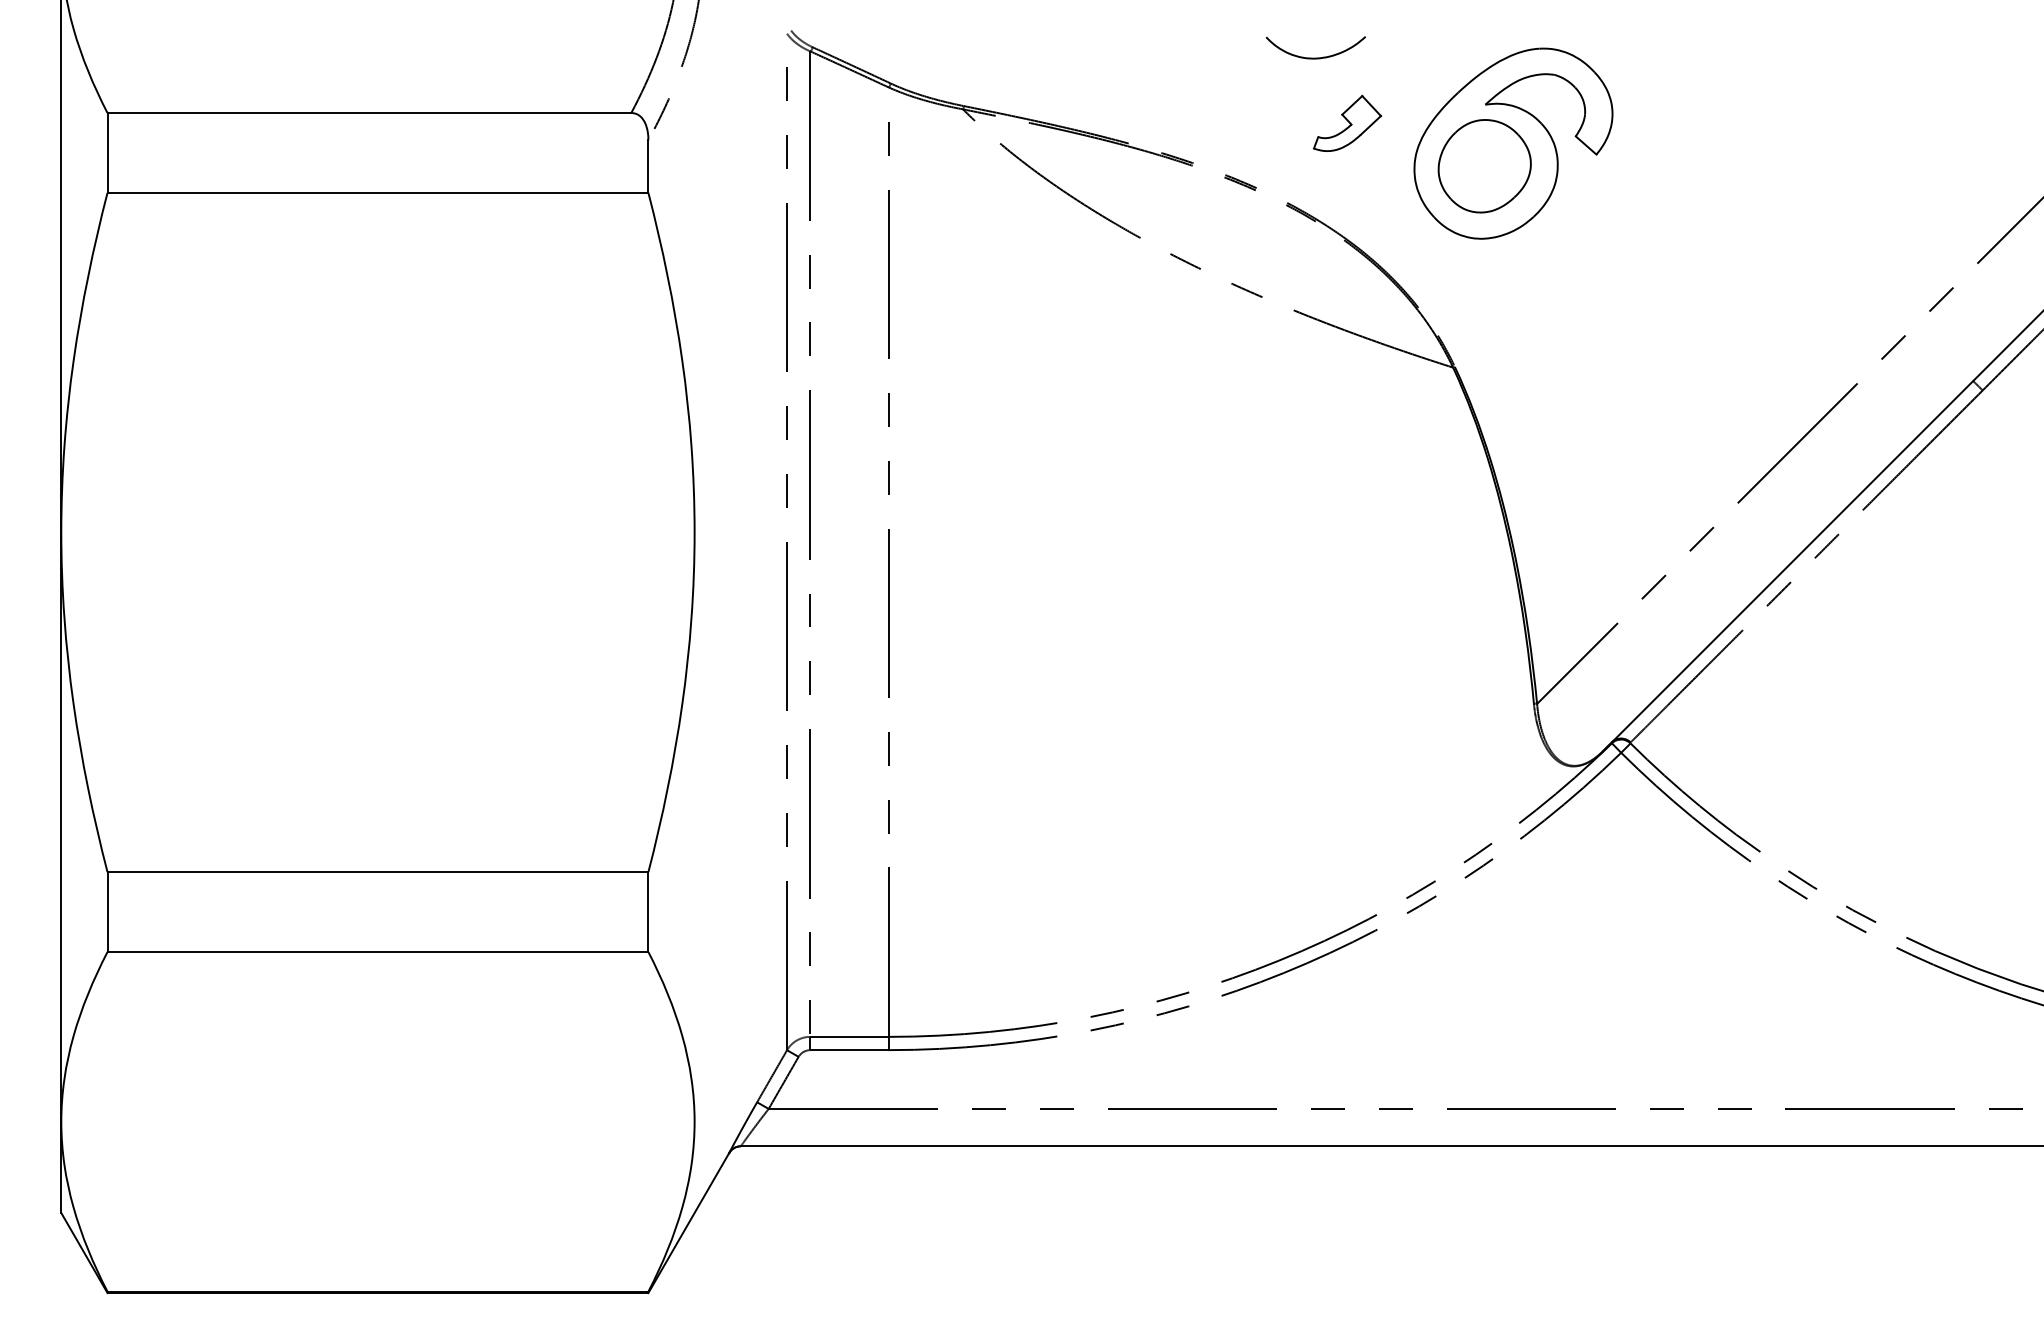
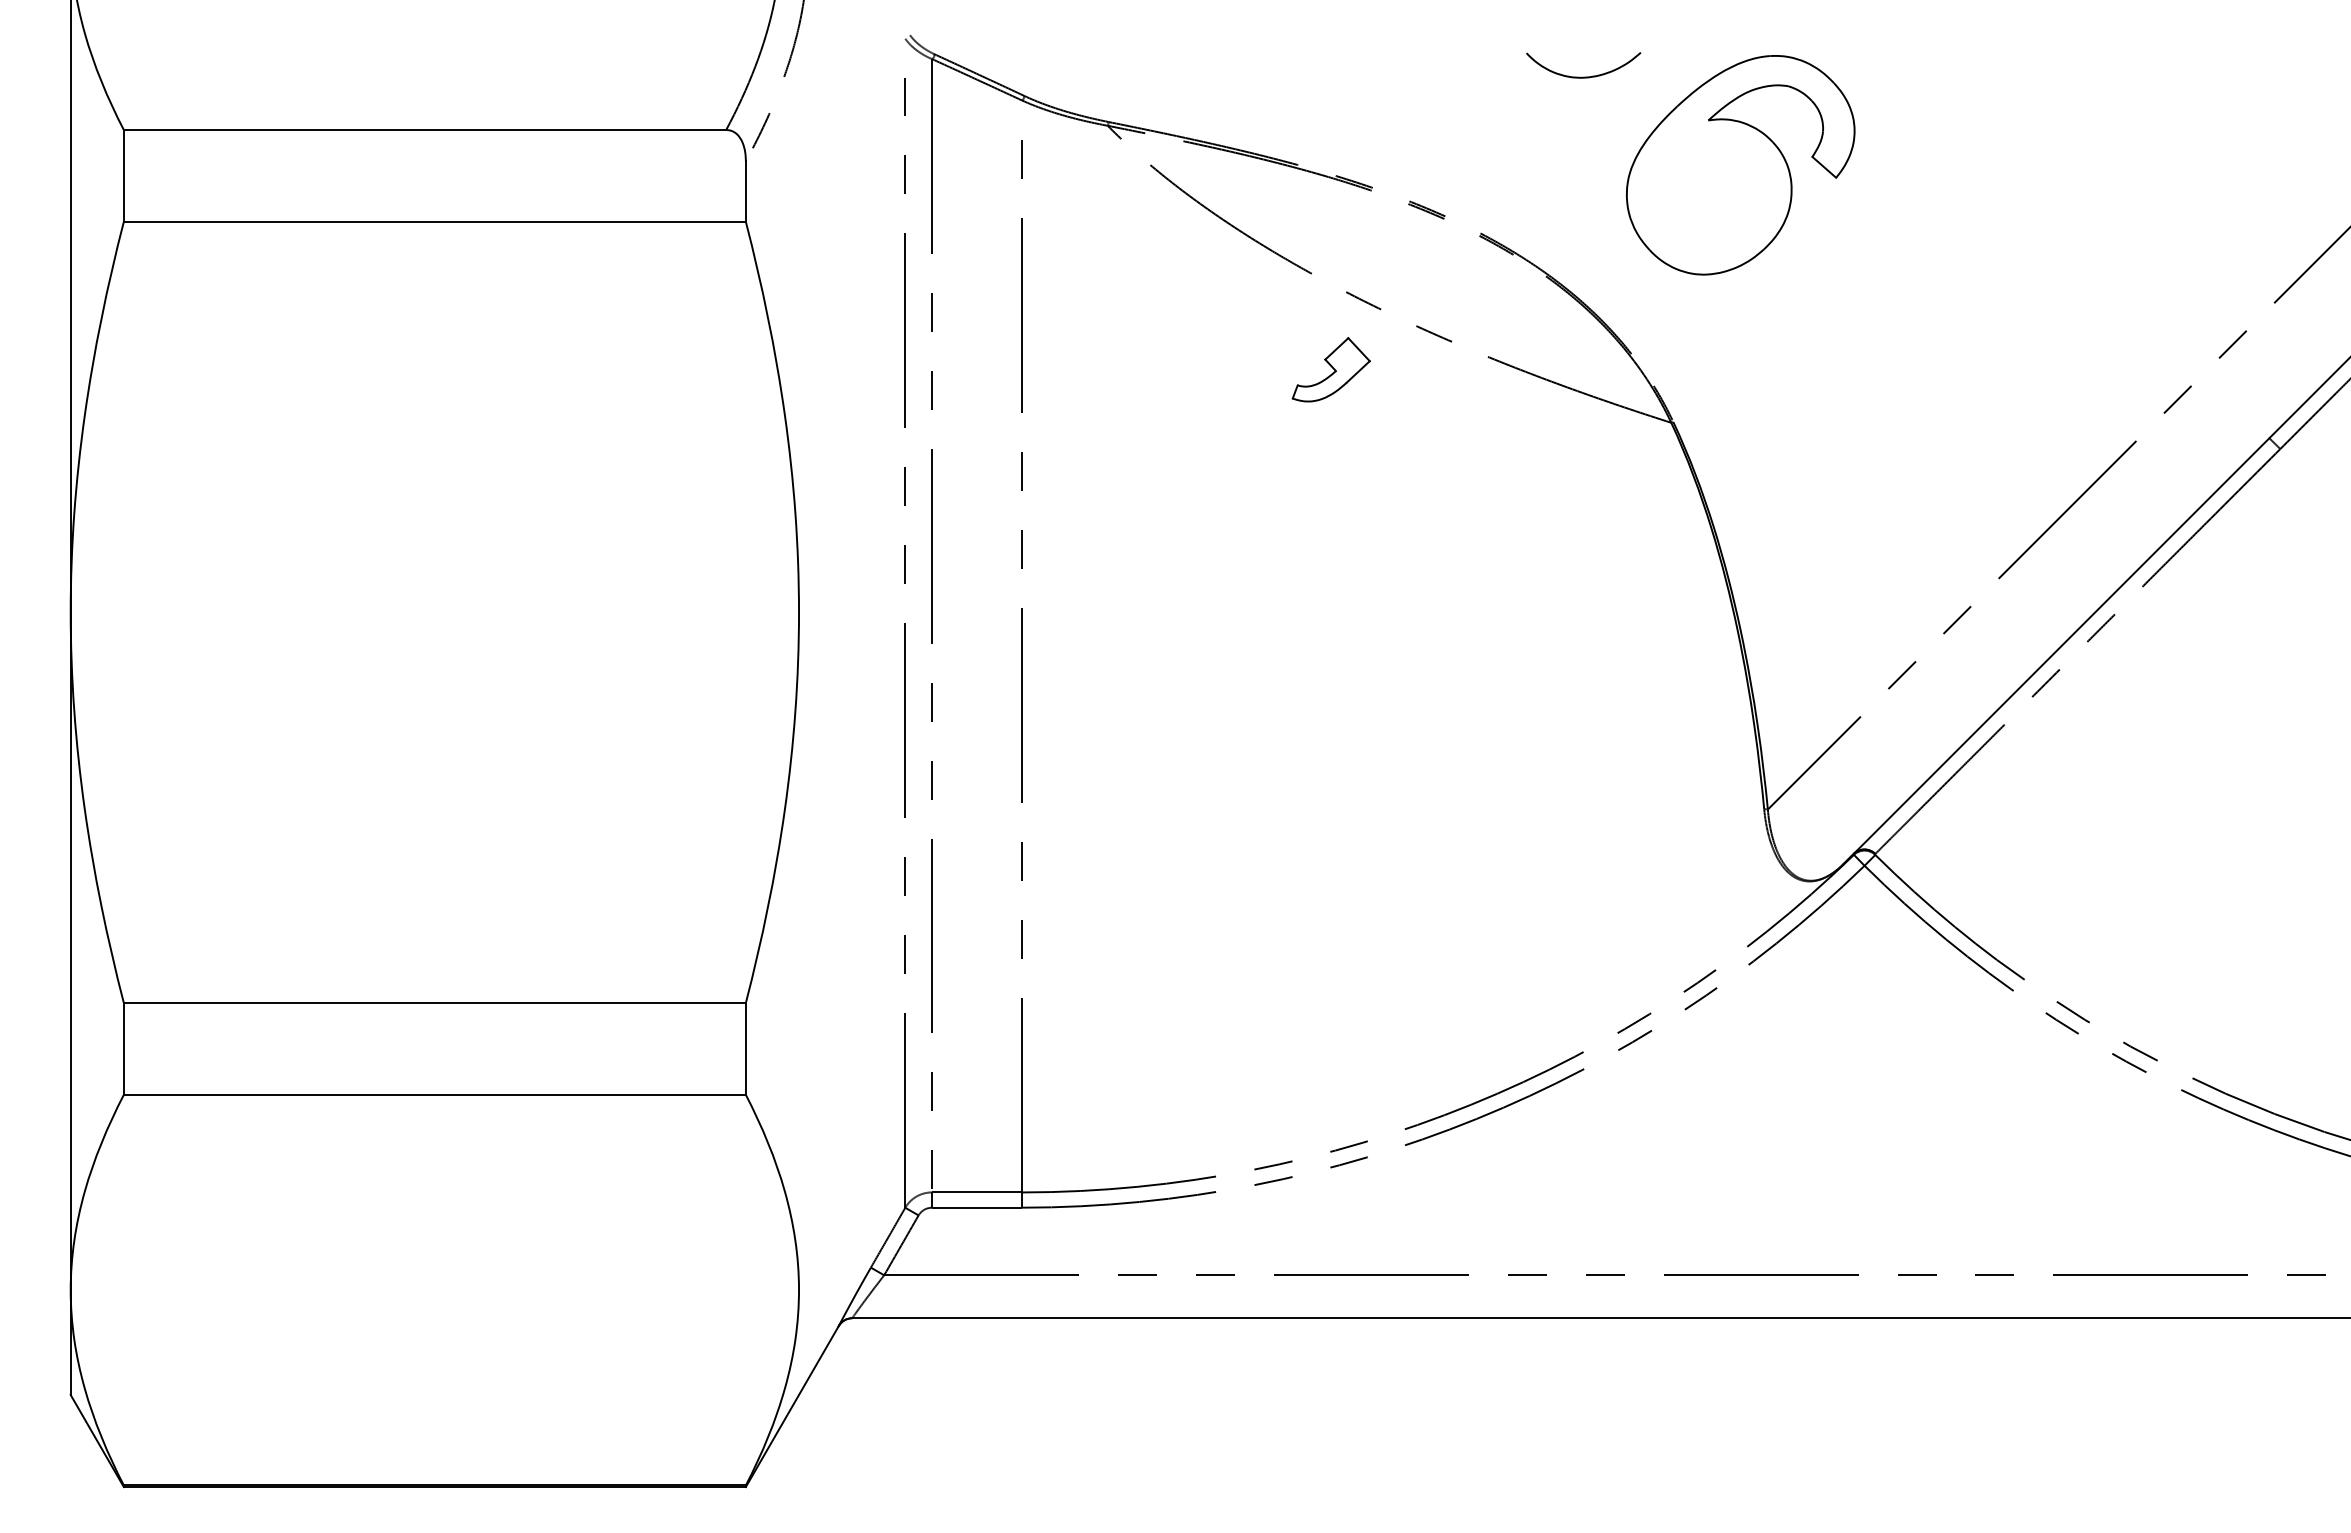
curve: (1315, 57) -> (1583, 76), moved
part: (1347, 122) -> (1331, 368), moved
part: (1484, 166) -> (1707, 191), removed

